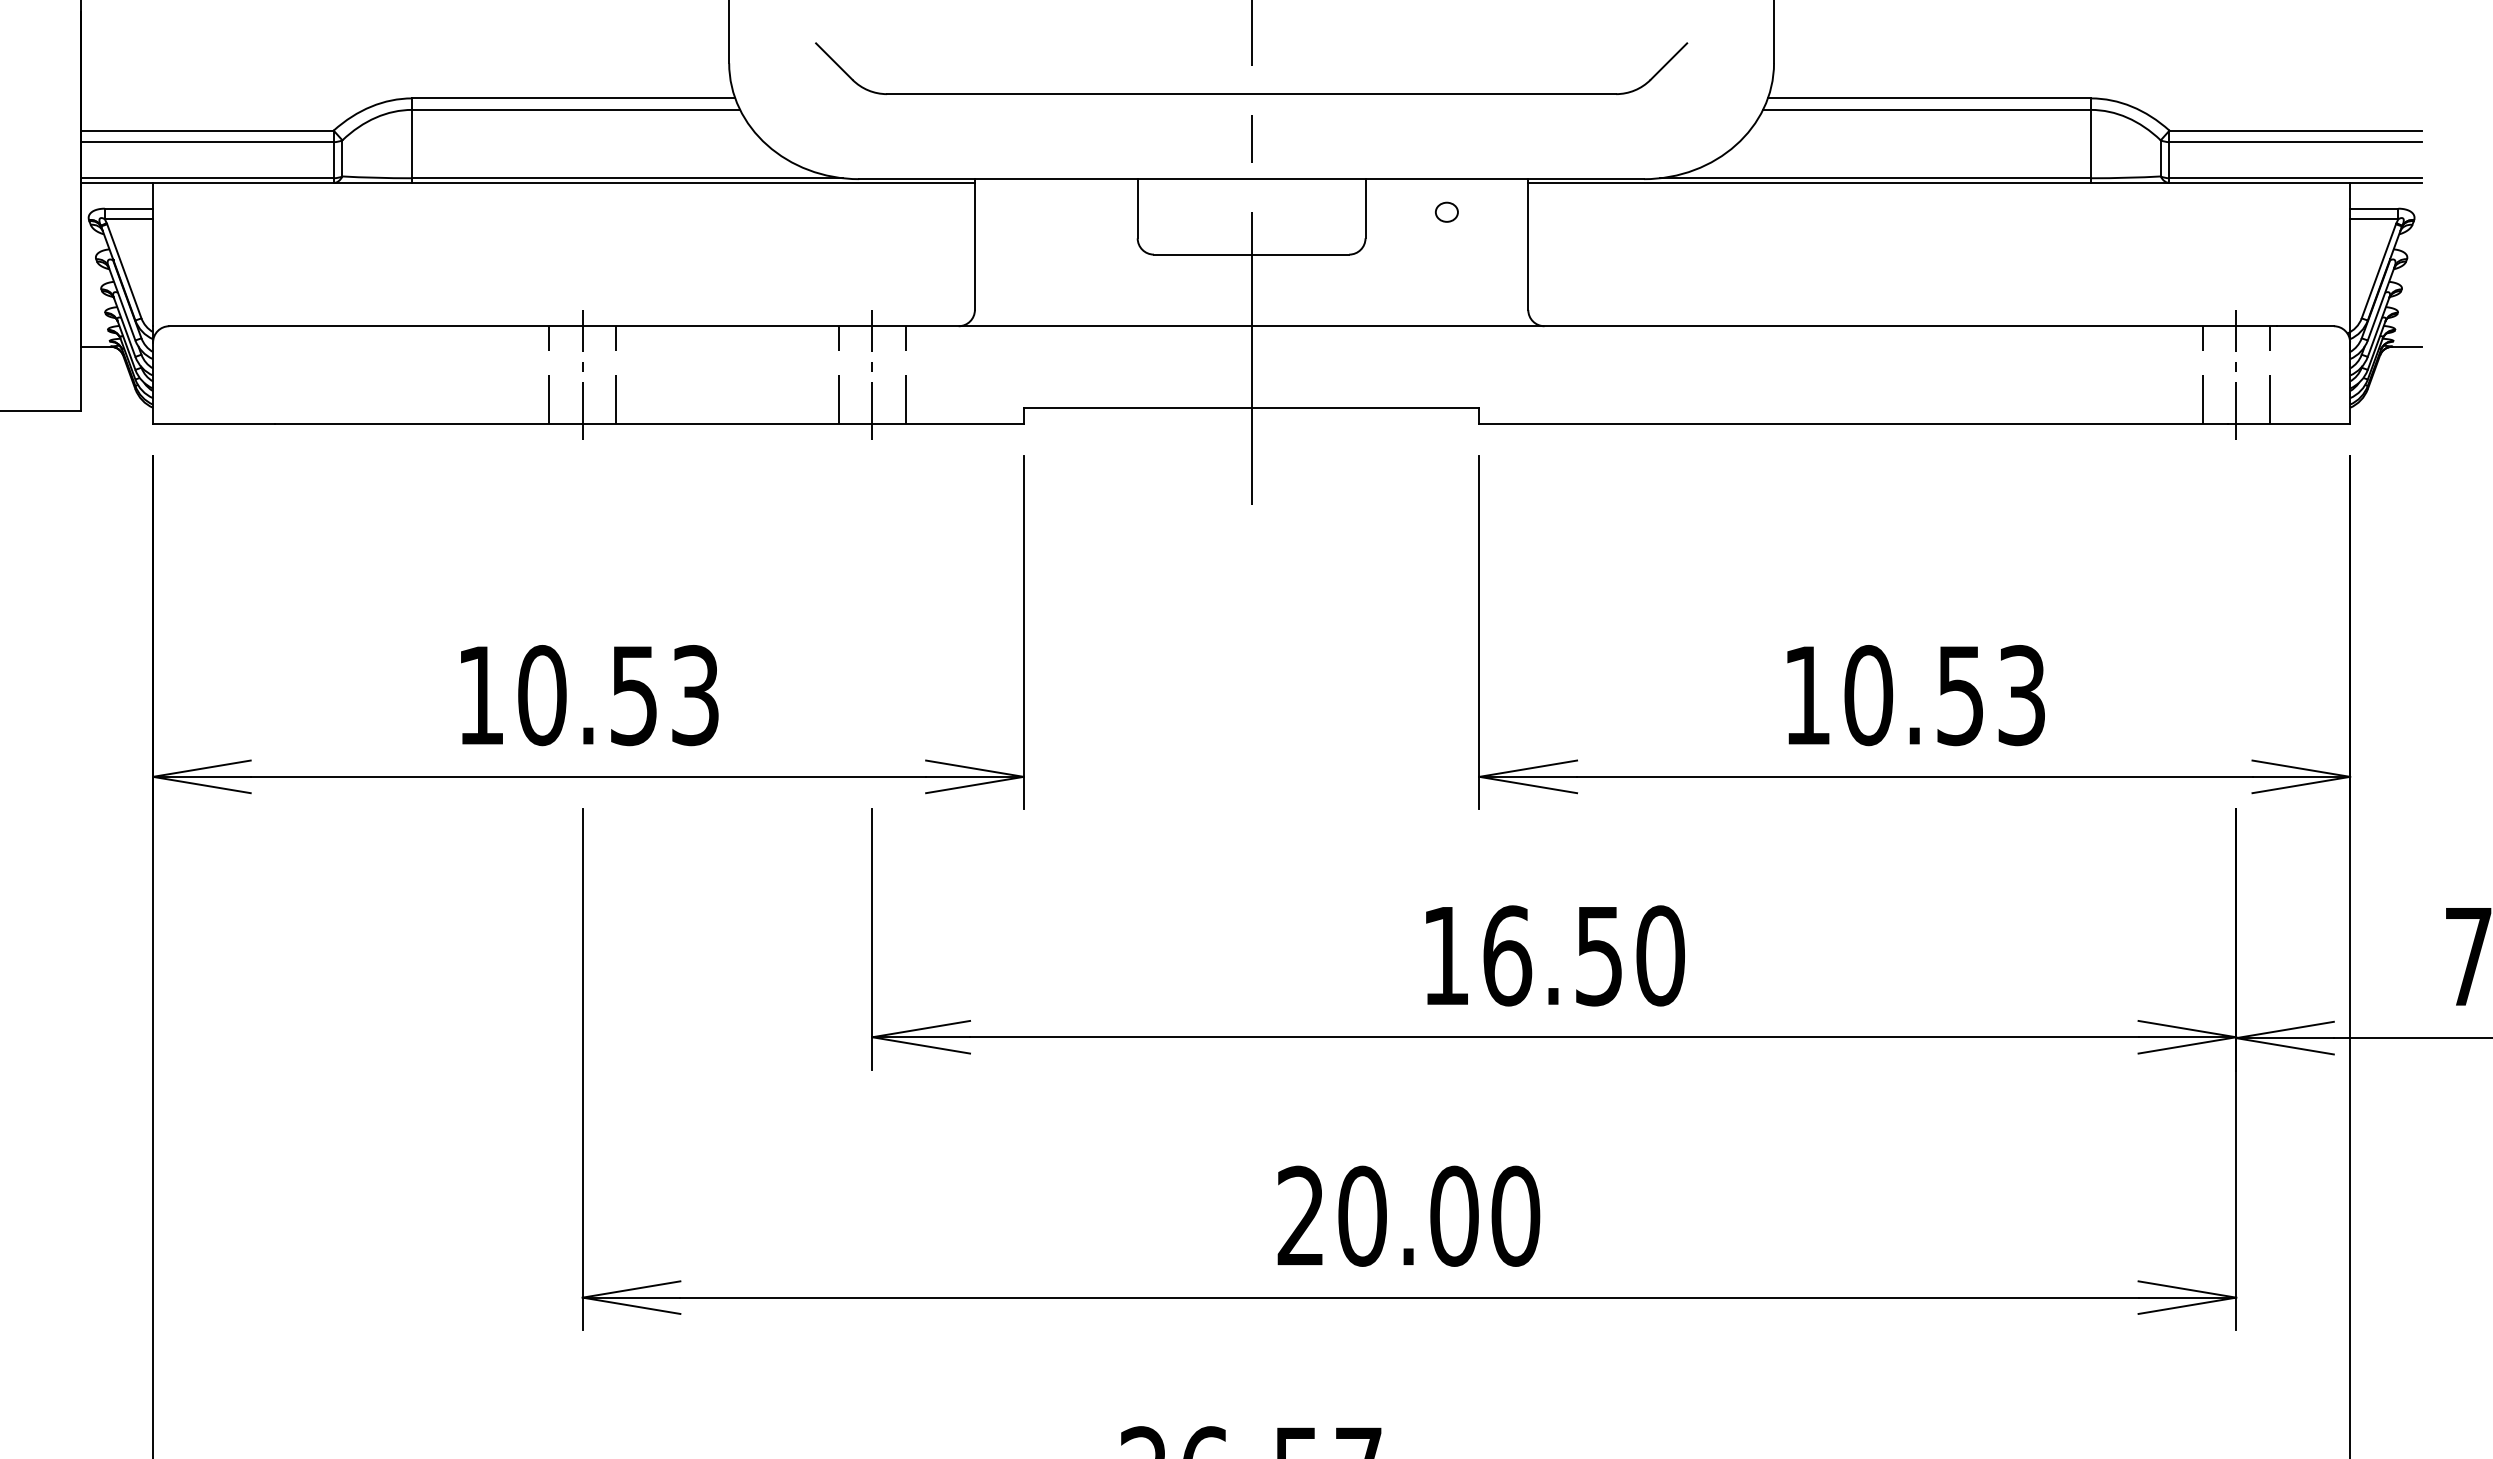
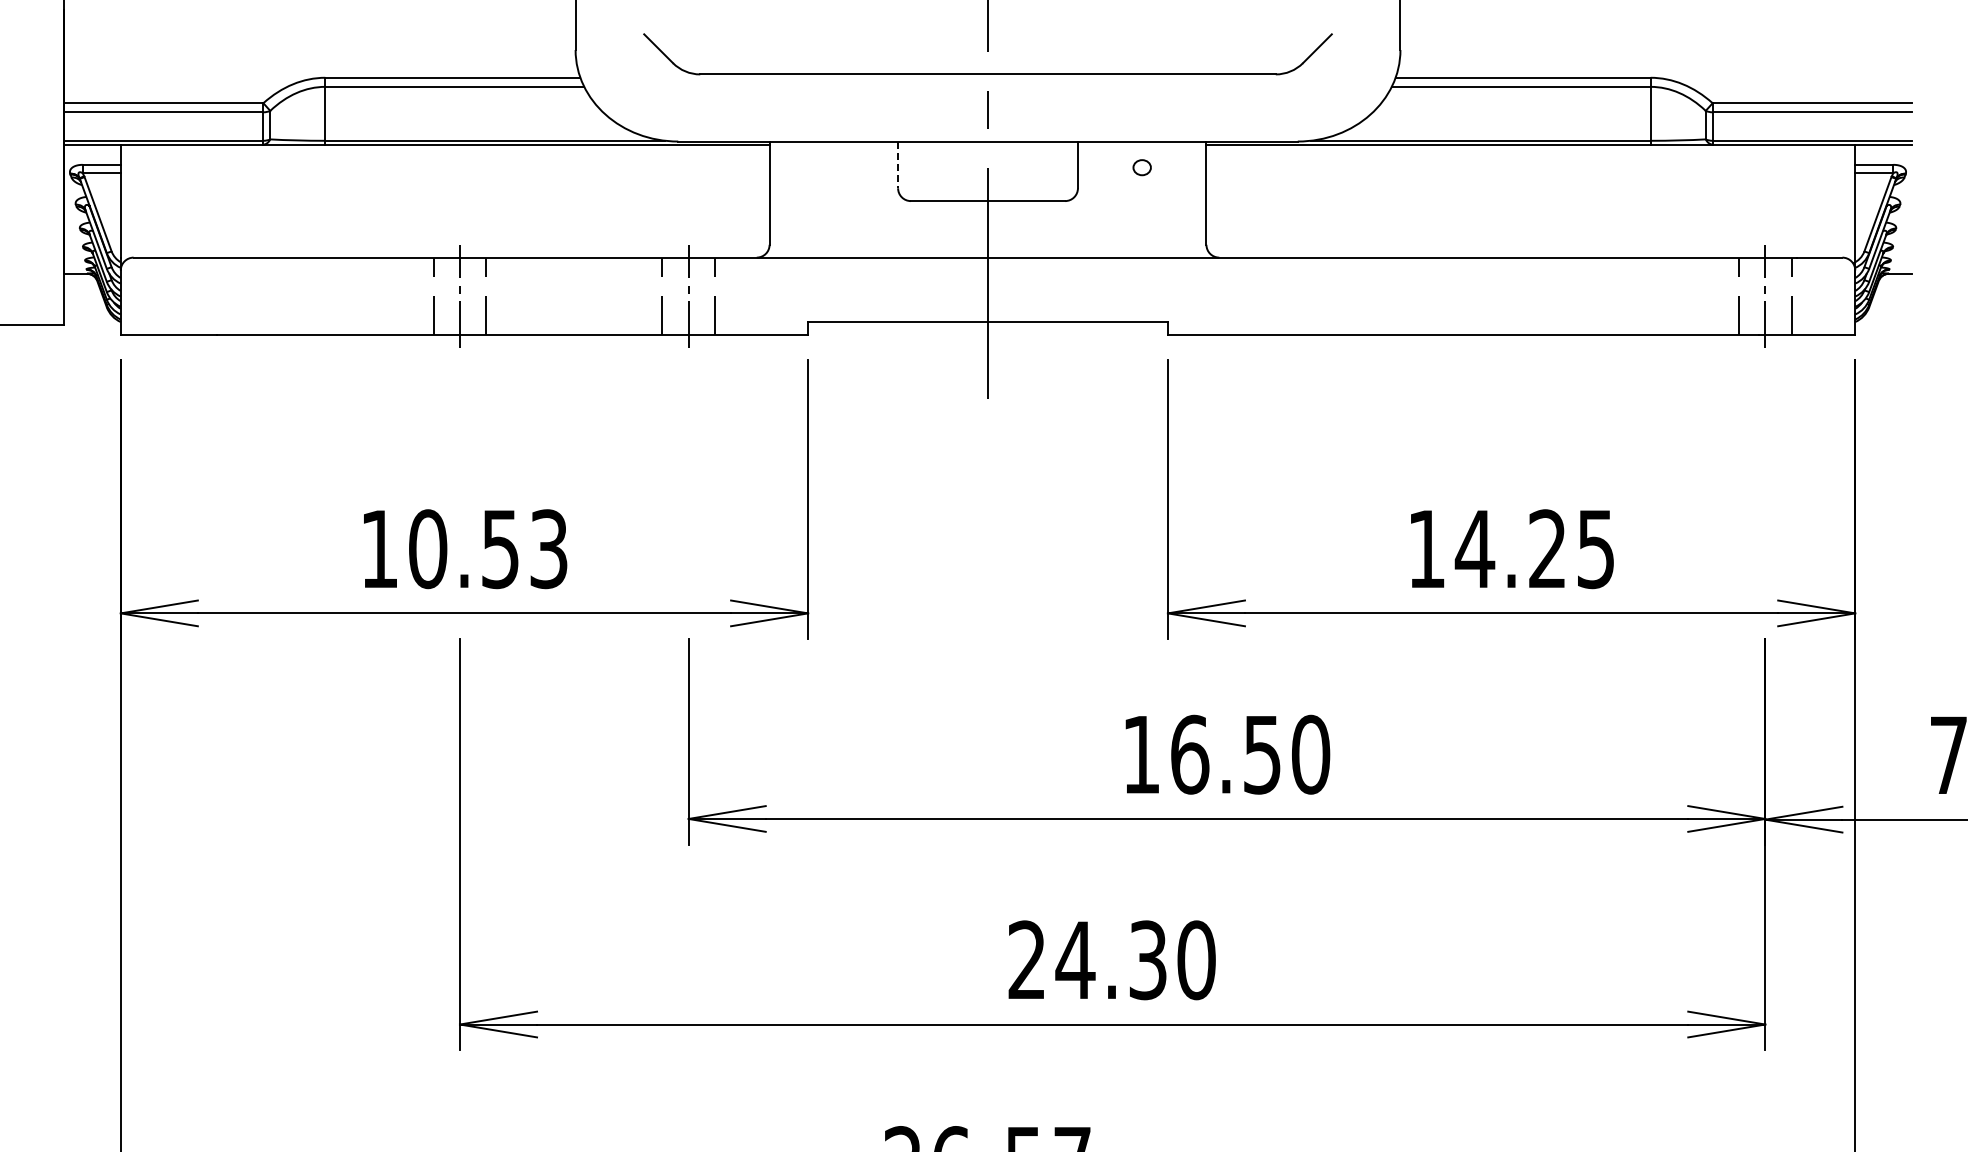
line: (1138, 209) -> (898, 165), solid -> dashed
text: (1943, 695) -> (1534, 549), 10.53 -> 14.25
text: (1408, 1216) -> (1111, 960), 20.00 -> 24.30

